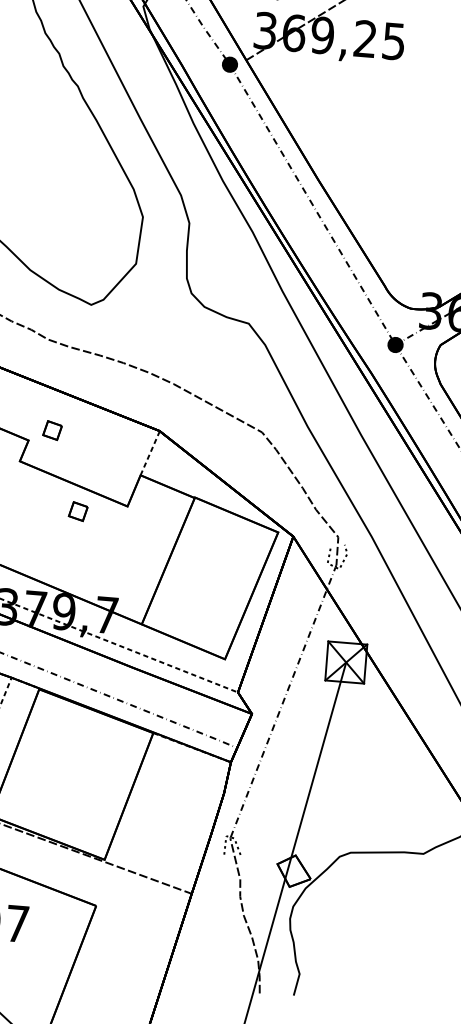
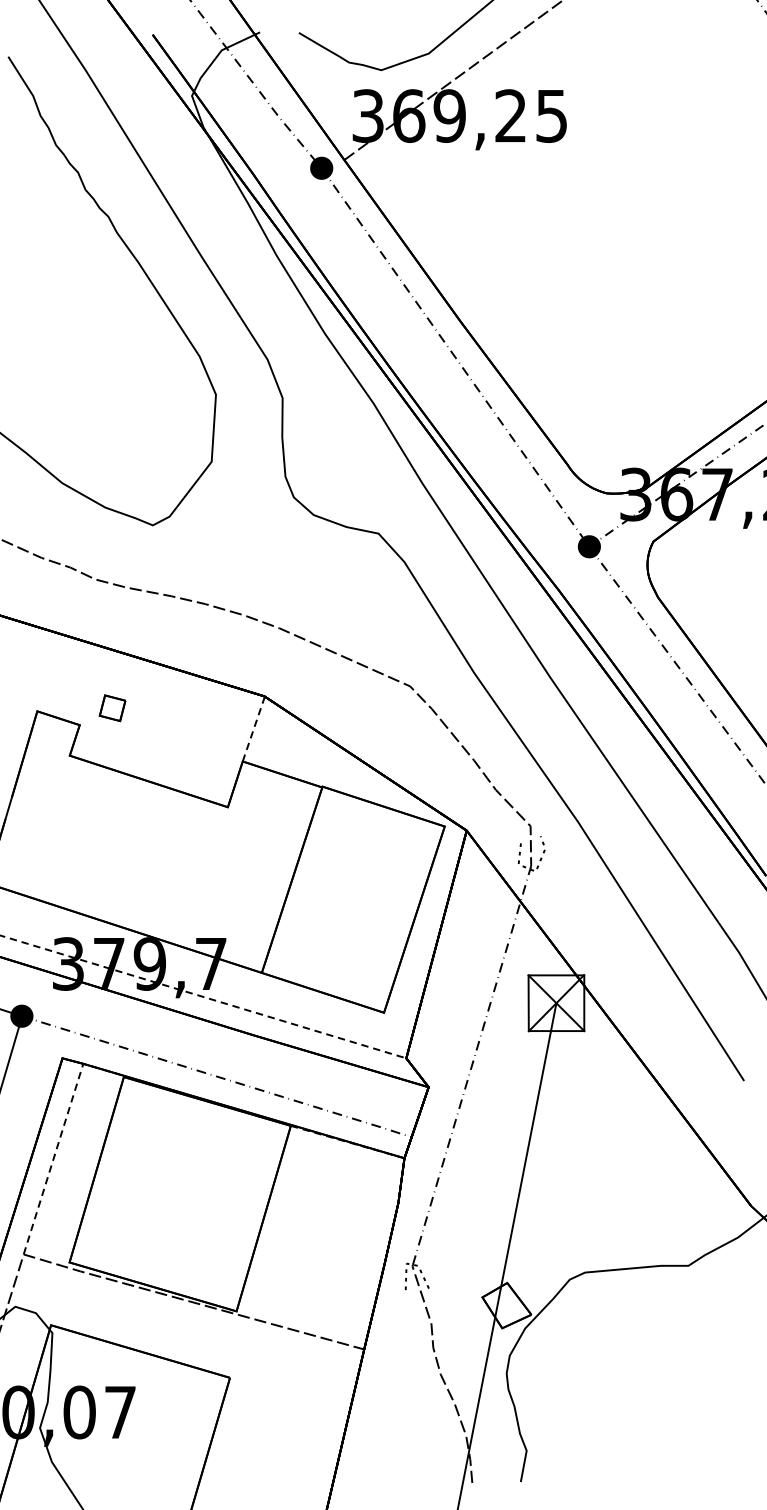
part: (78, 511) -> (158, 820), removed

